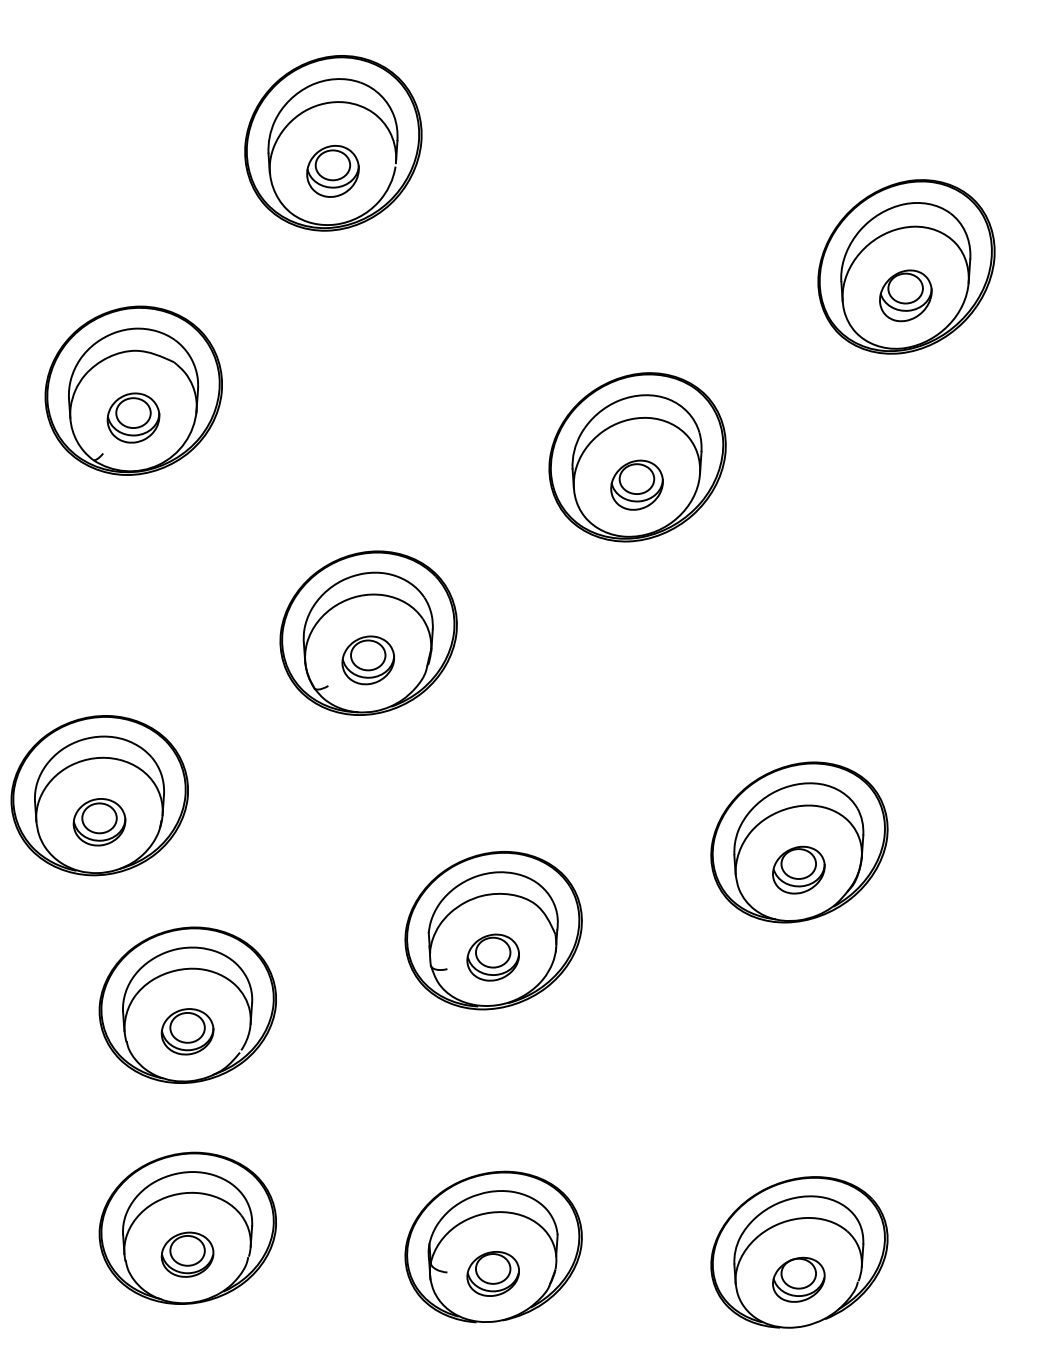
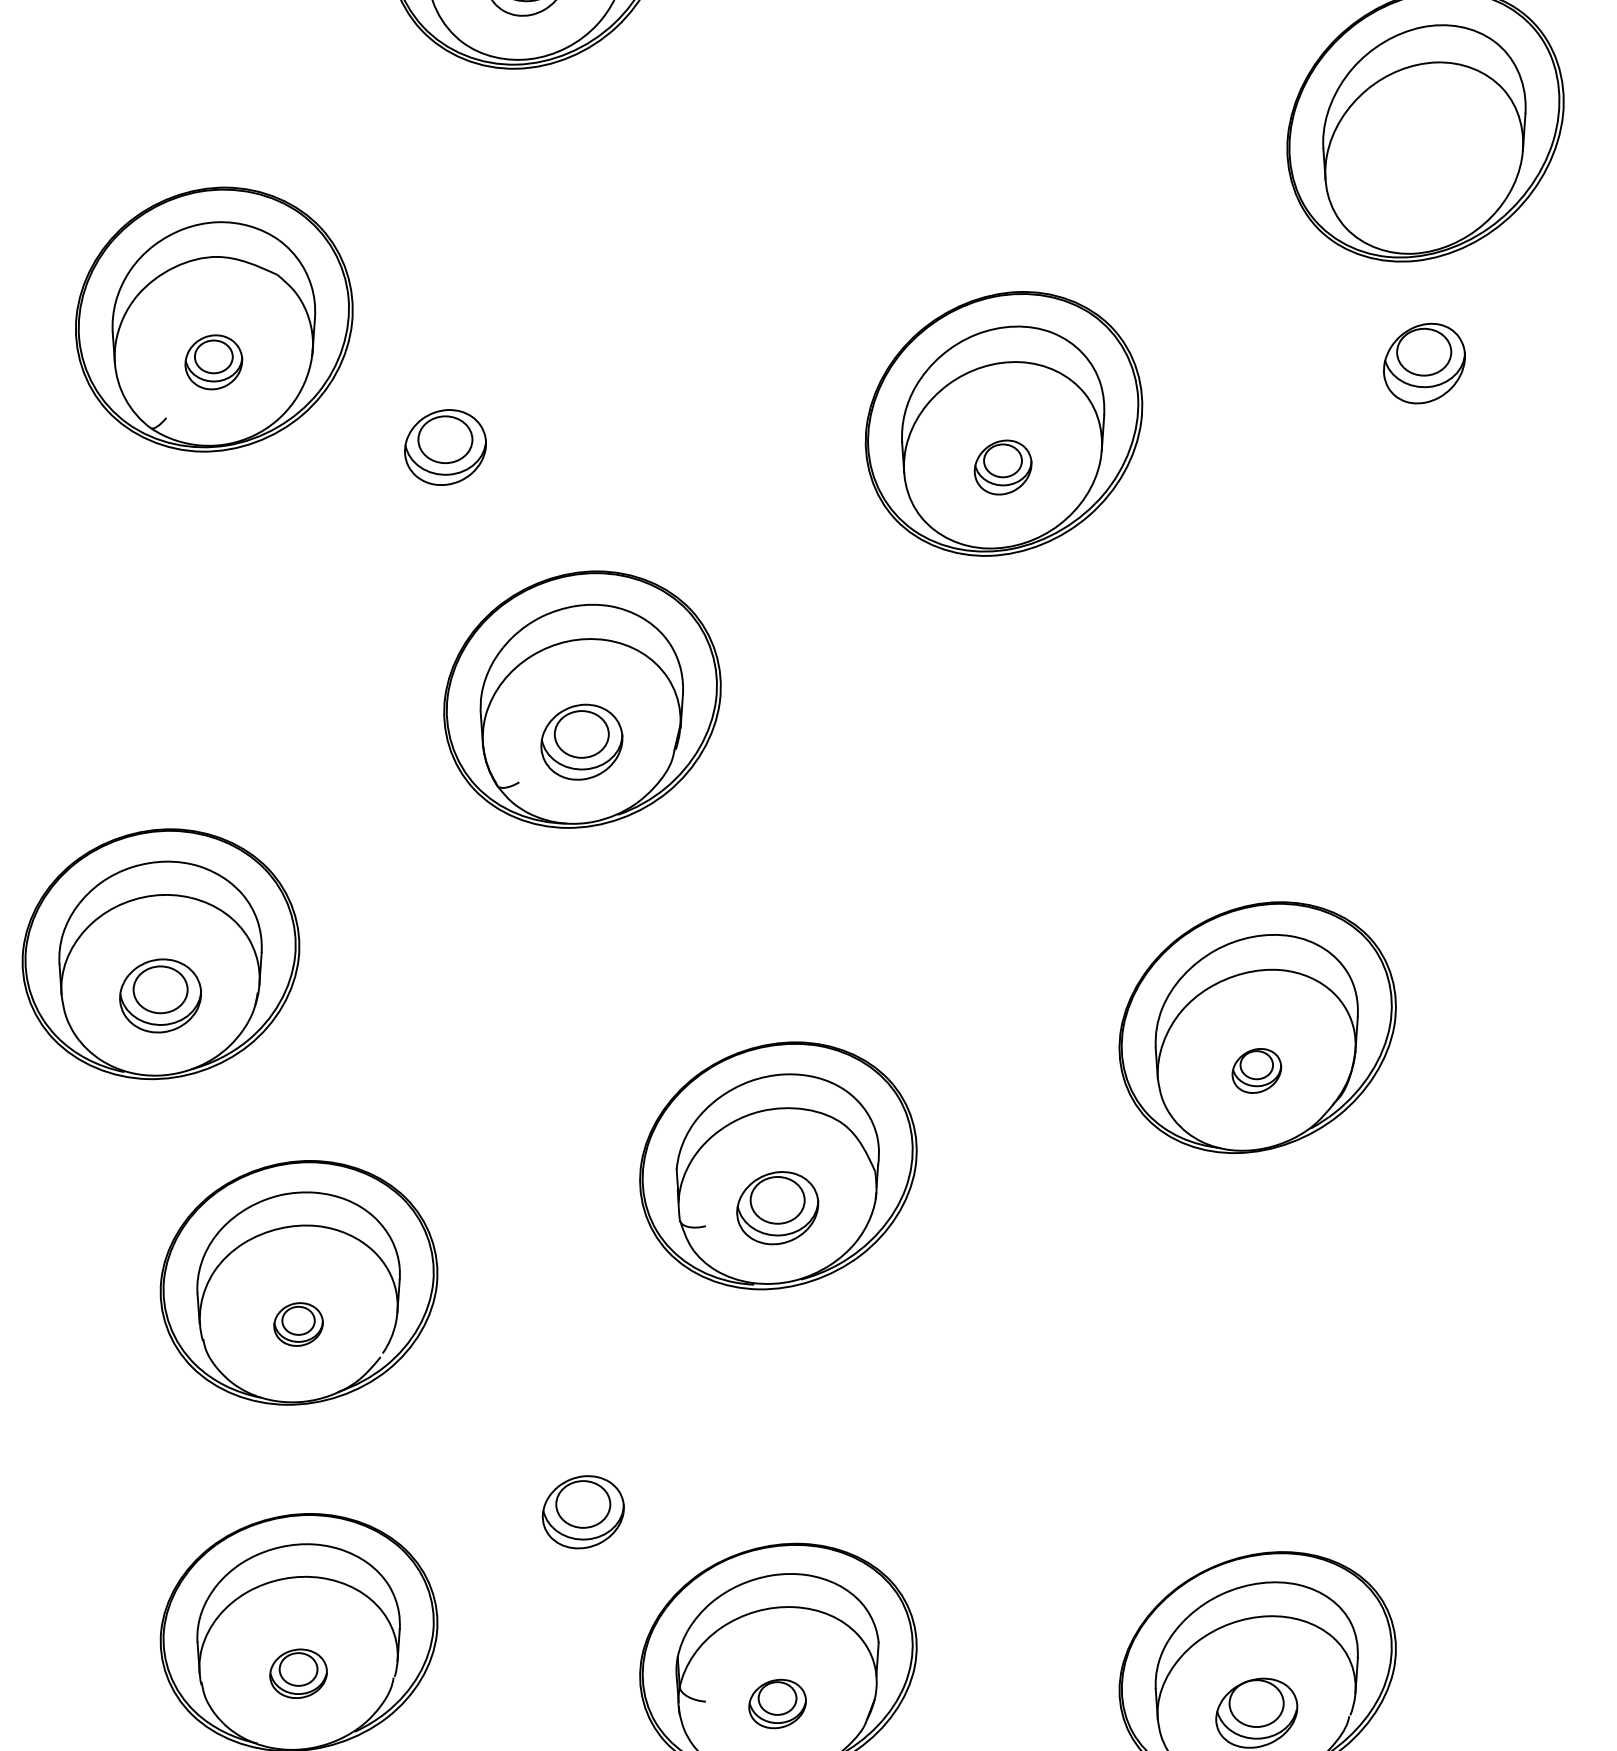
part: (905, 295) -> (1423, 363), moved
part: (133, 417) -> (213, 361), size x0.7
part: (280, 472) -> (444, 447), added
part: (636, 484) -> (1002, 466), size x0.7
part: (798, 869) -> (1256, 1070), size x0.6
part: (187, 1031) -> (298, 1323), size x0.6
part: (368, 1151) -> (582, 1512), added
part: (187, 1254) -> (298, 1673), size x0.7
part: (492, 1273) -> (776, 1703), size x0.7

